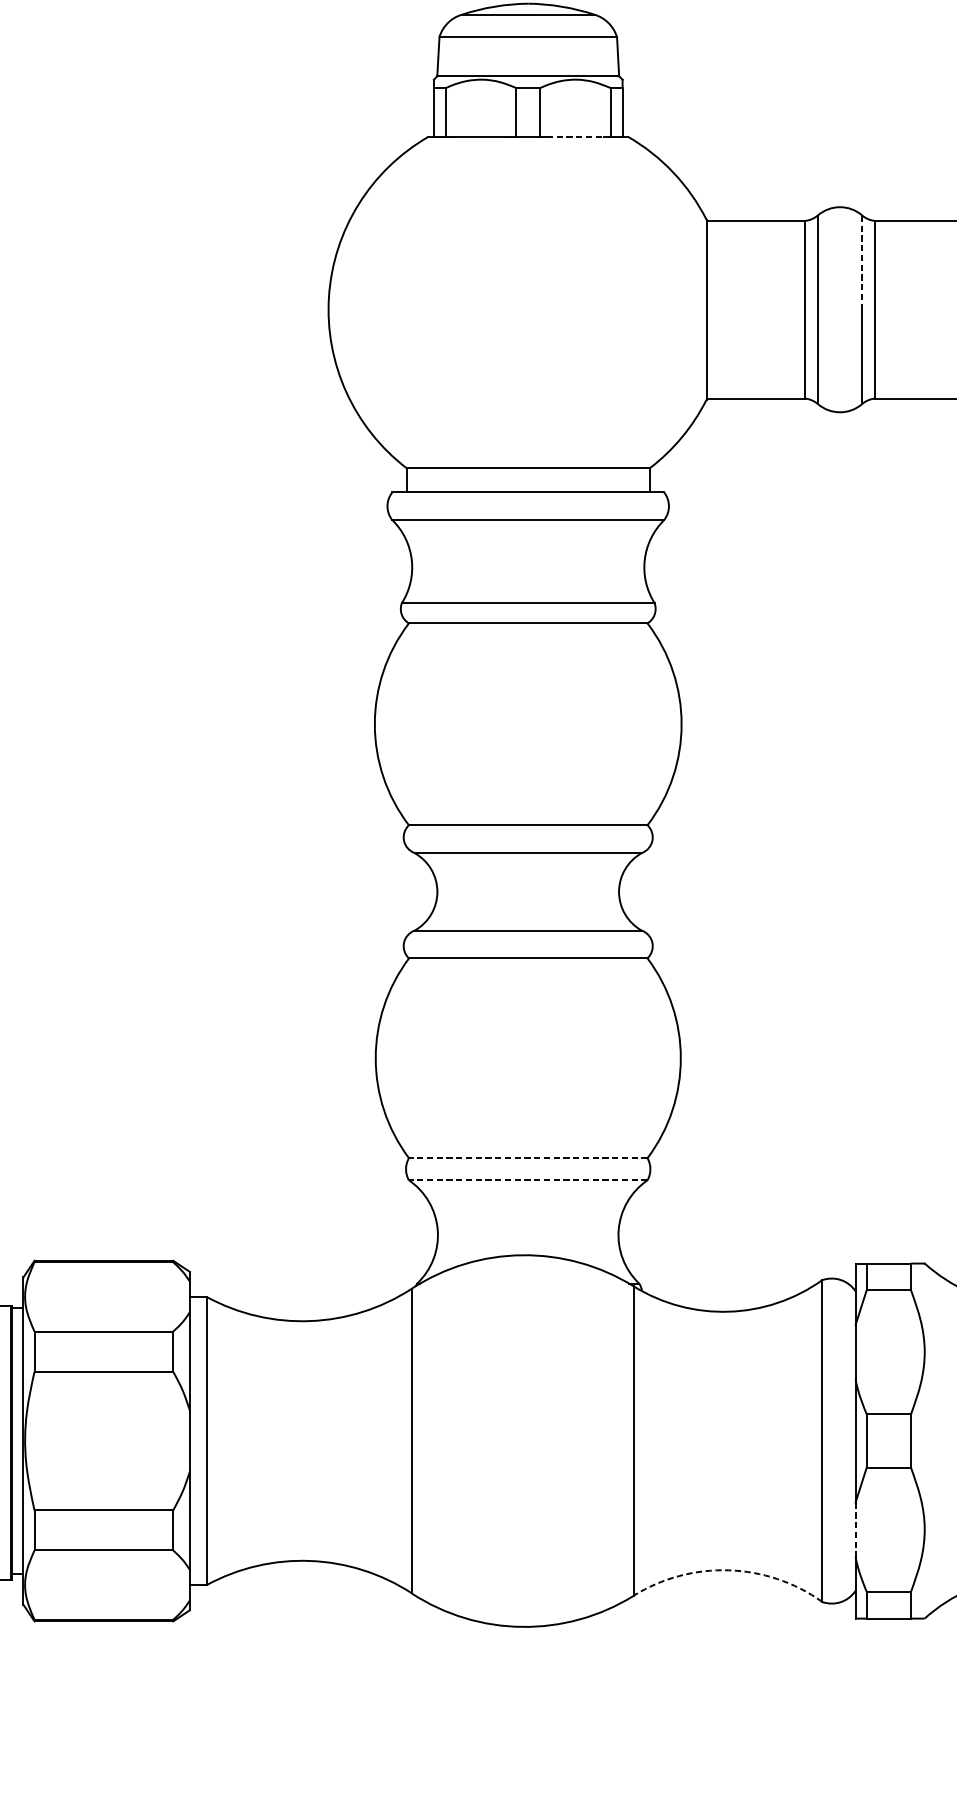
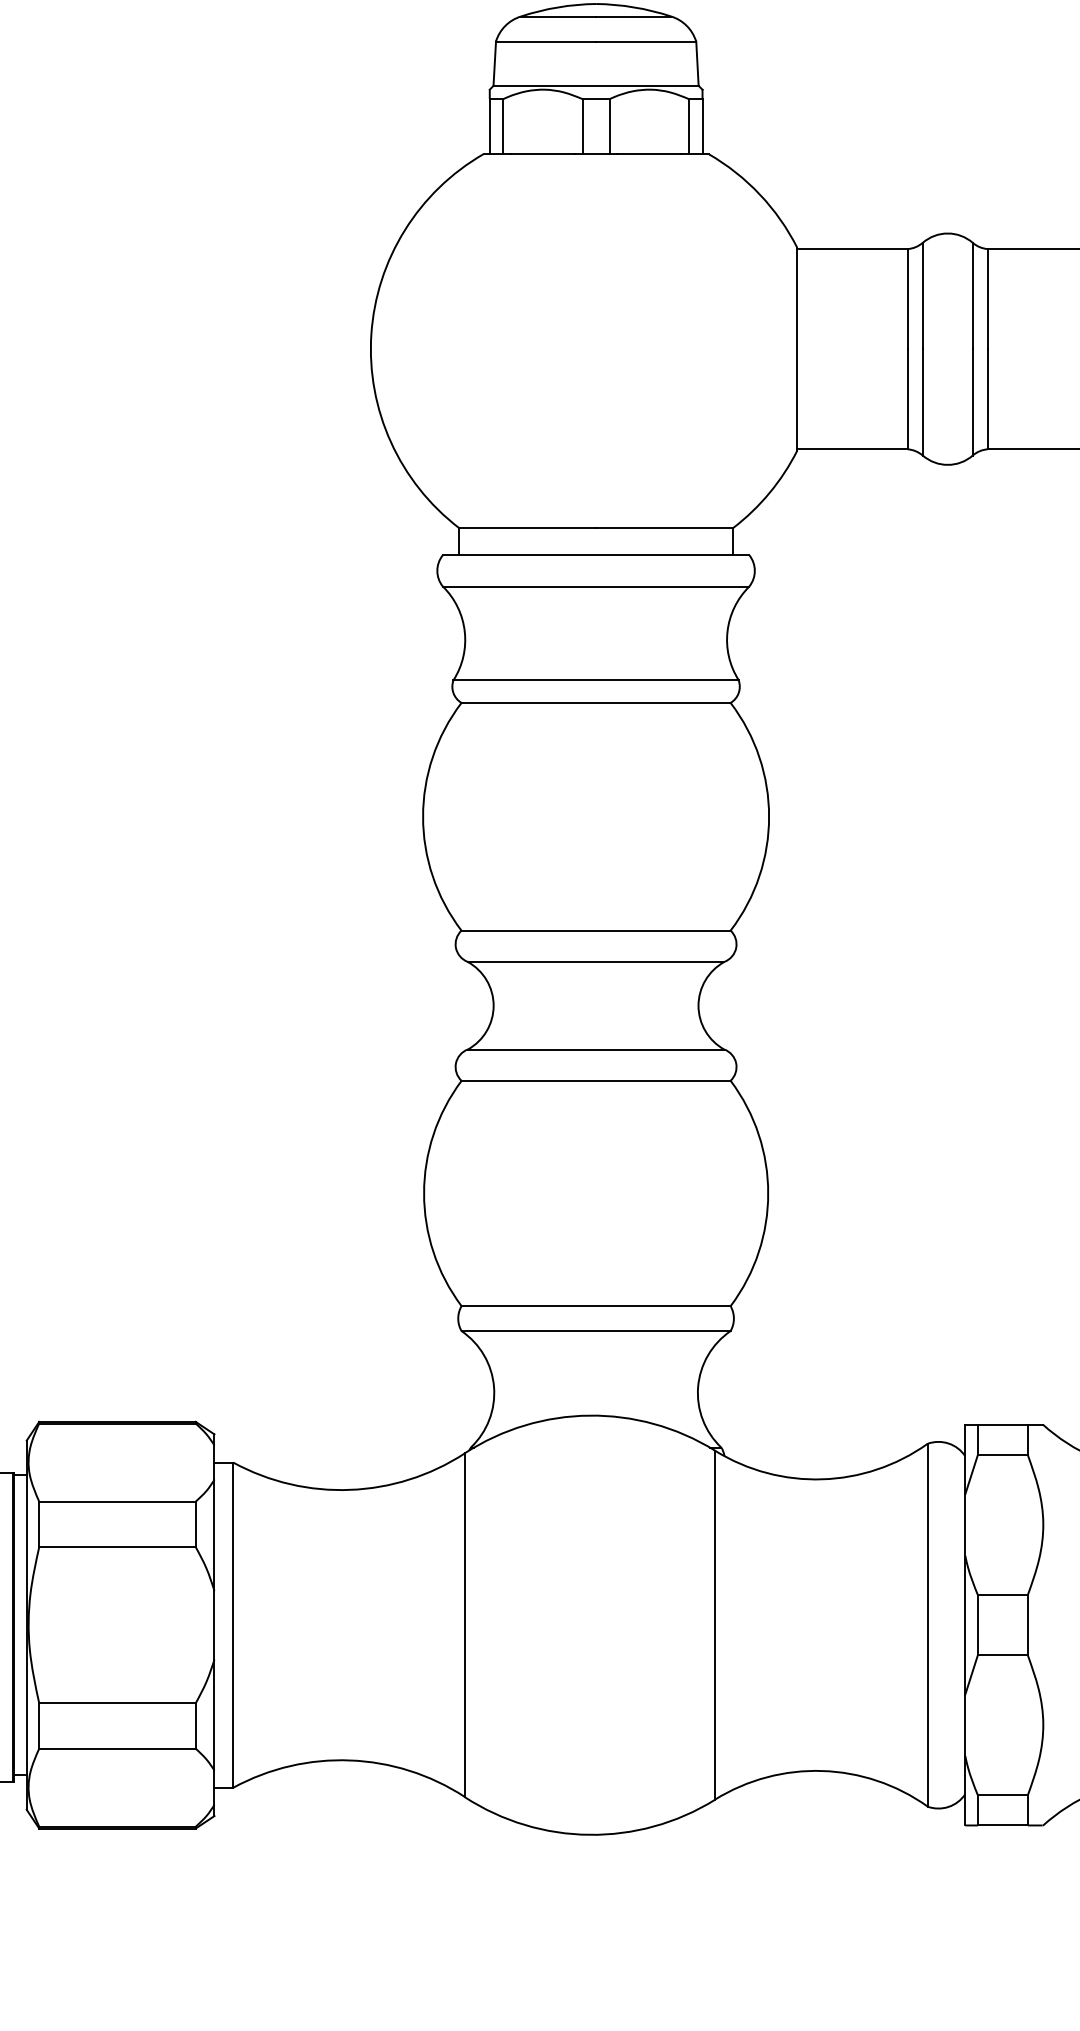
line: (575, 137) -> (649, 154), dashed -> solid
line: (861, 262) -> (972, 295), dashed -> solid
line: (528, 1158) -> (596, 1306), dashed -> solid
line: (528, 1180) -> (596, 1331), dashed -> solid
line: (855, 1529) -> (965, 1725), dashed -> solid
arc: (728, 1570) -> (822, 1771), dashed -> solid

